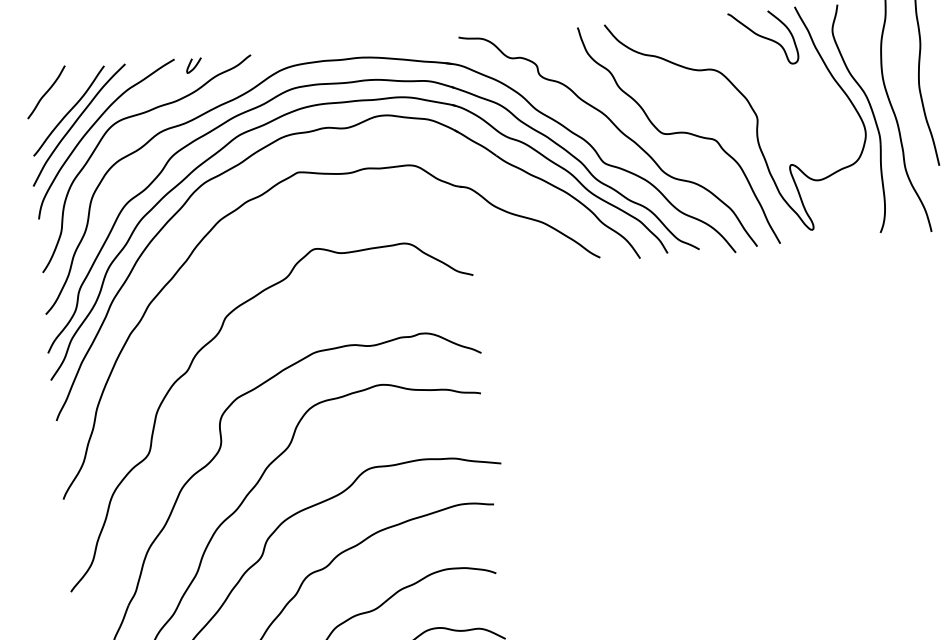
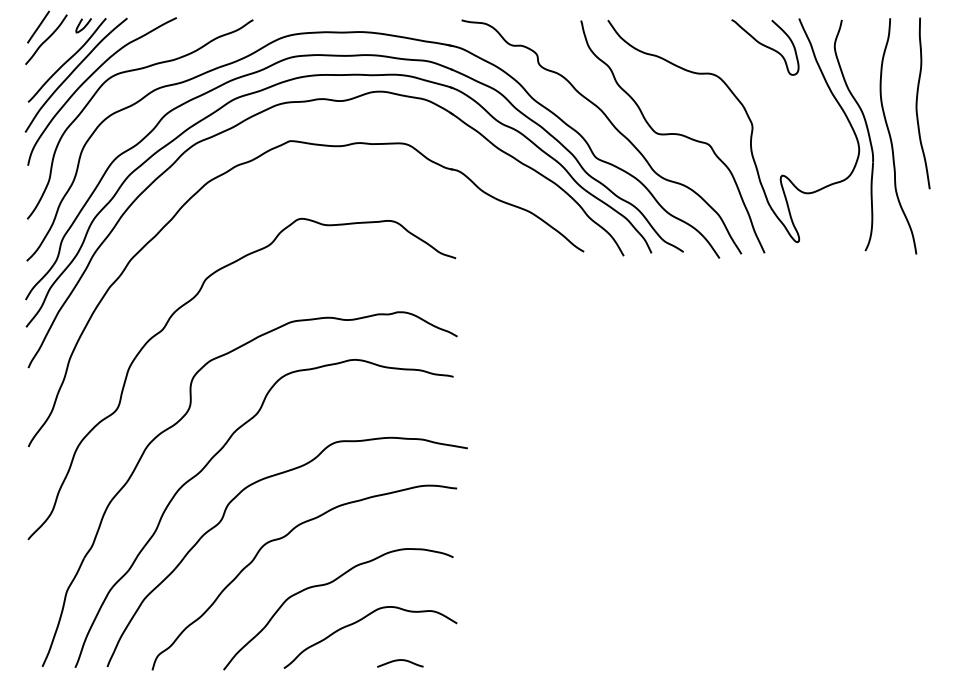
curve: (194, 65) -> (84, 25), moved
line: (37, 79) -> (38, 26), added

